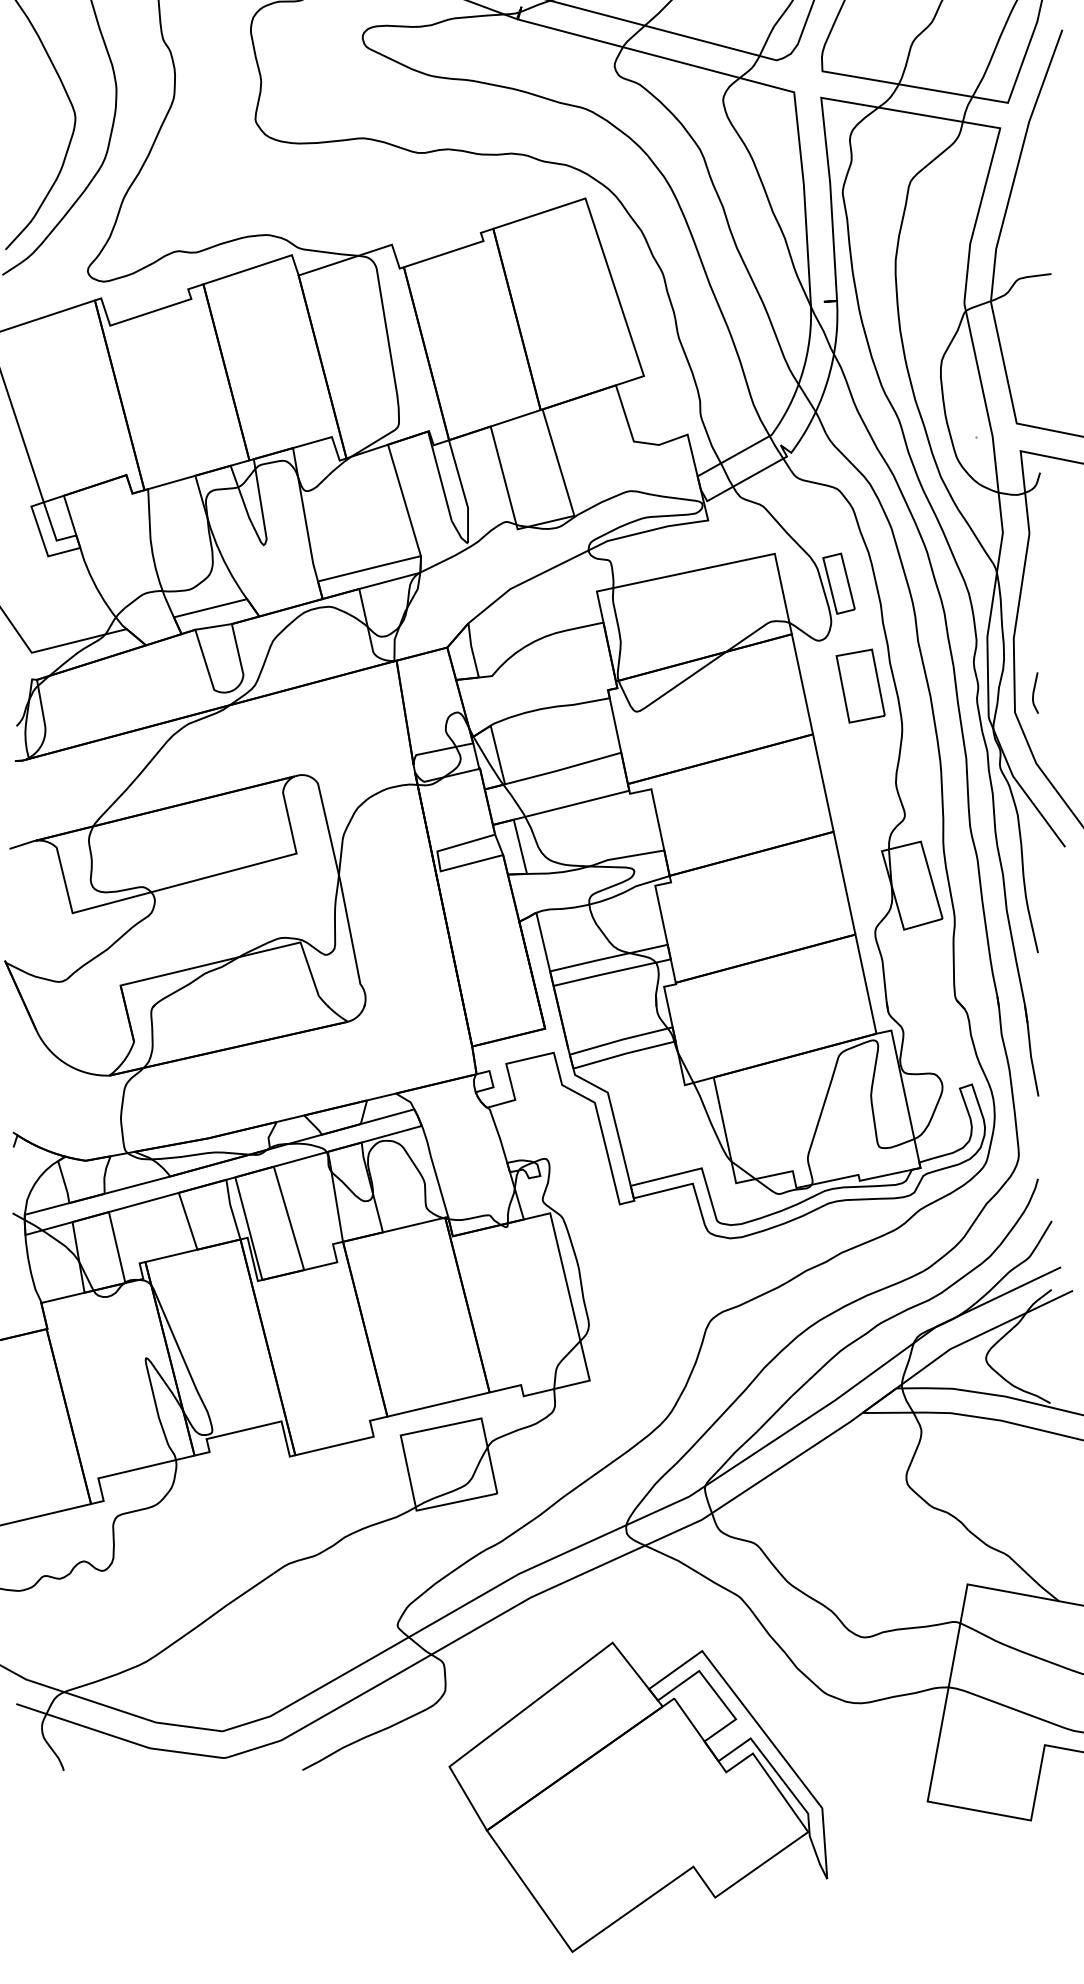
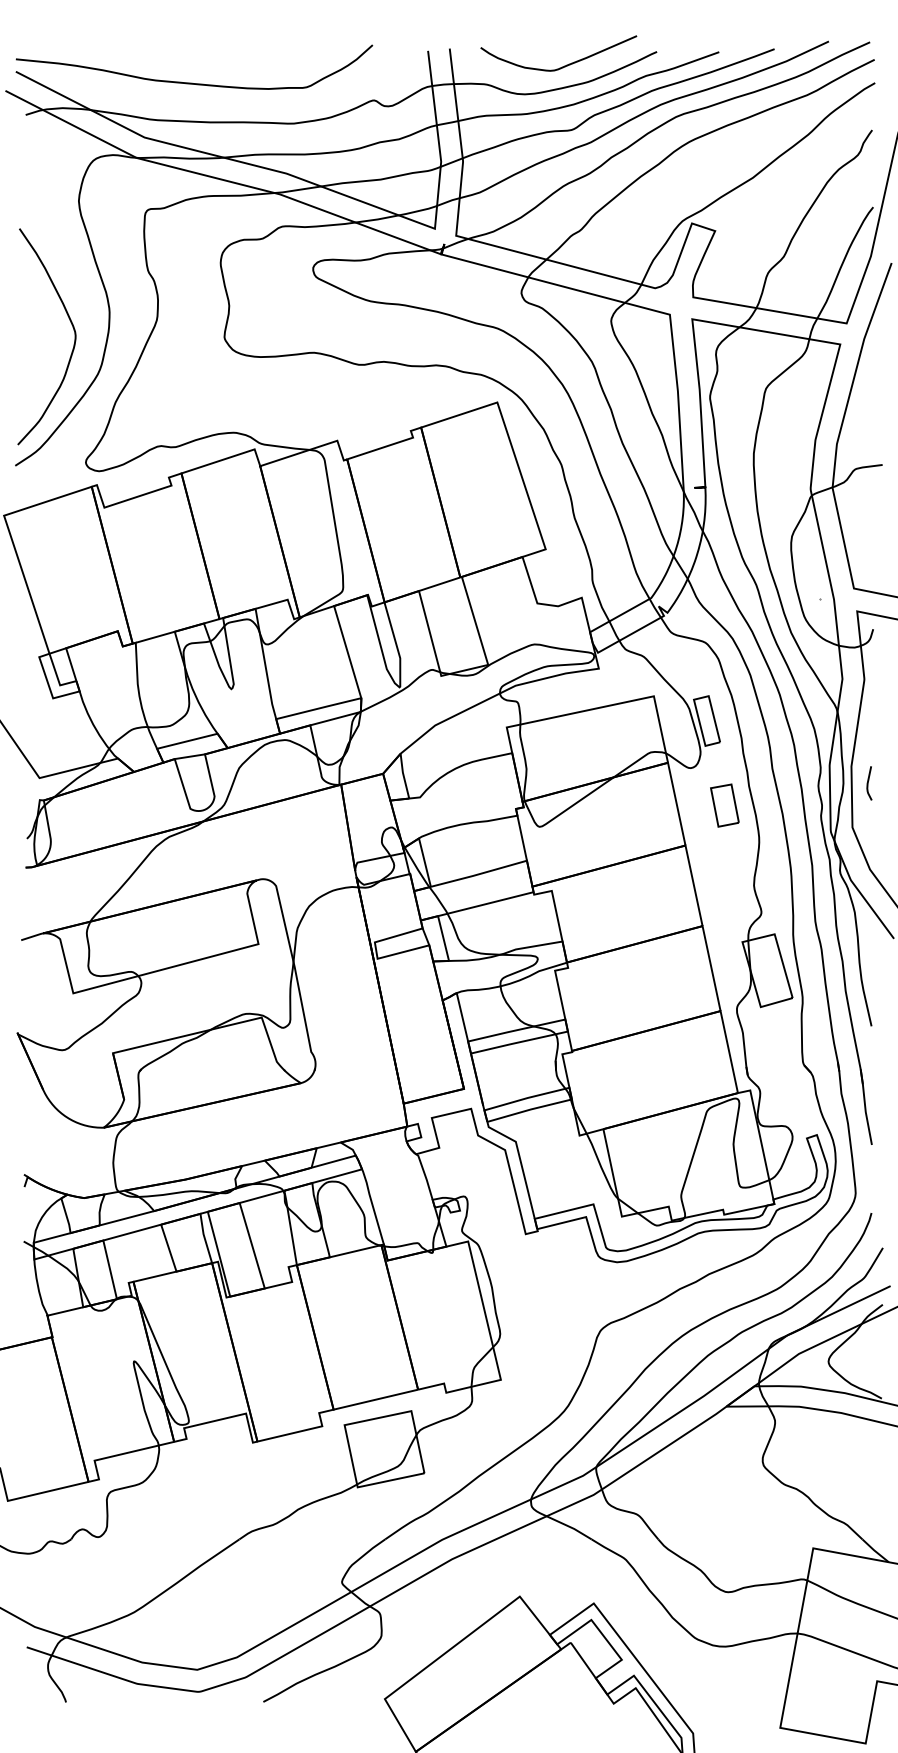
part: (860, 685) -> (724, 805), size x0.7
curve: (1034, 693) -> (868, 783), moved

